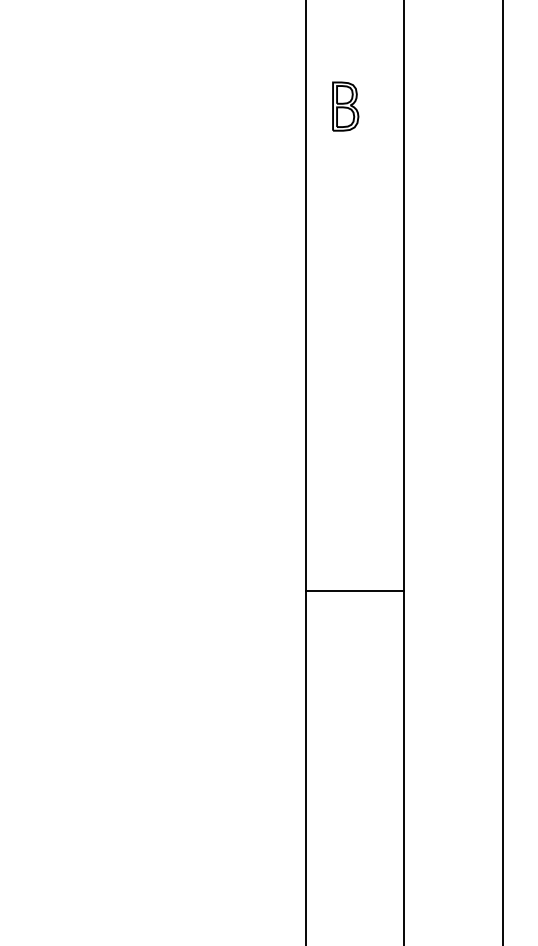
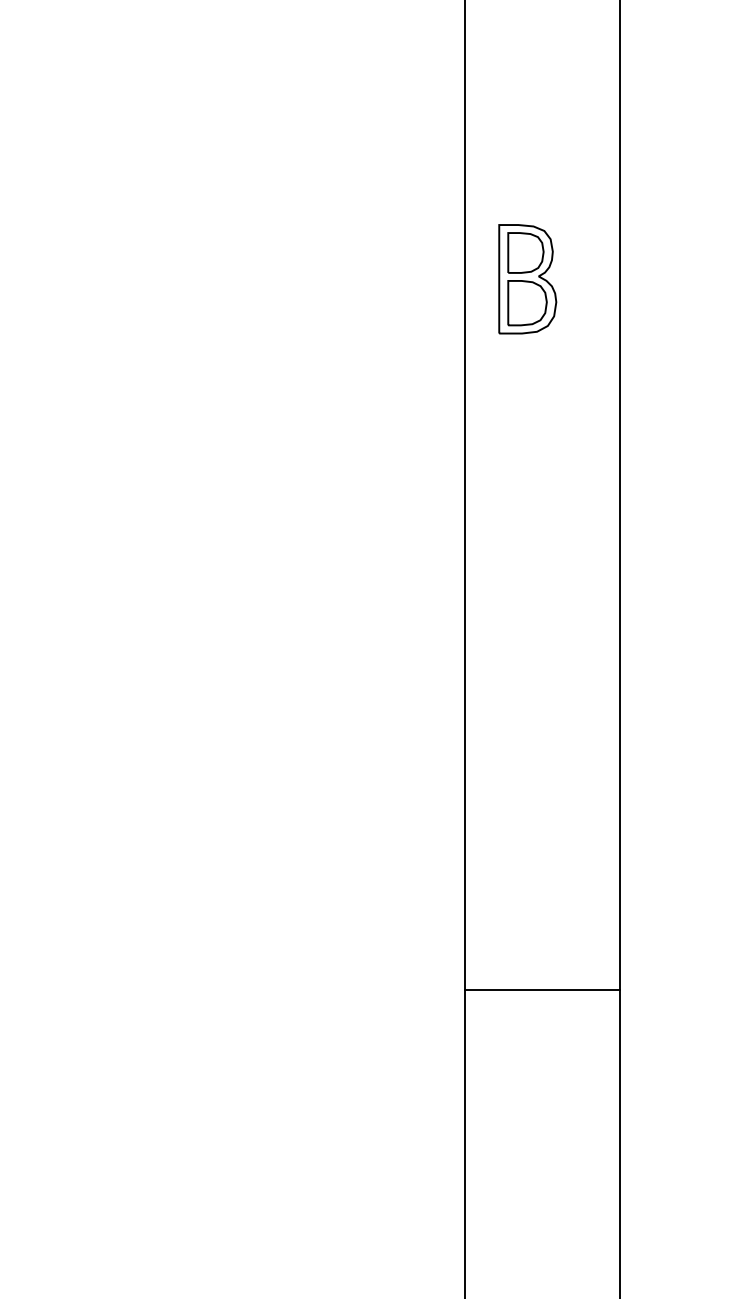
part: (345, 106) -> (527, 279), size x1.43
line: (354, 590) -> (541, 988), moved

